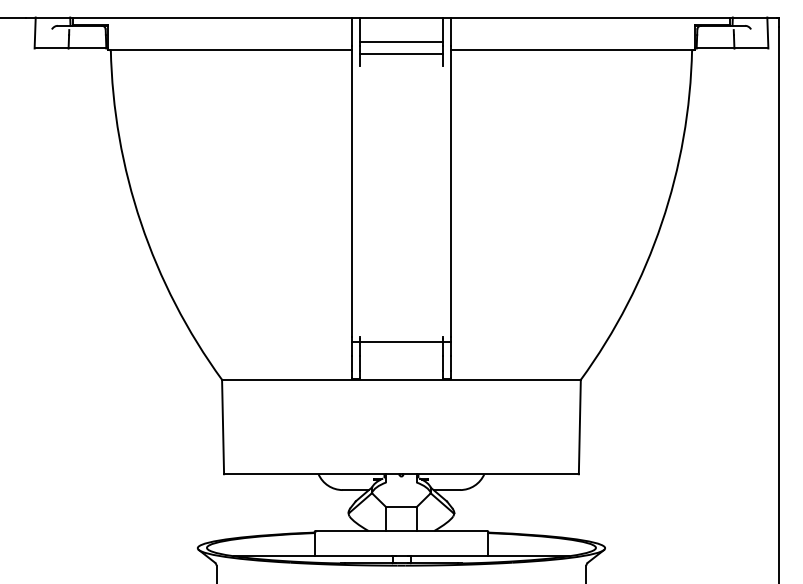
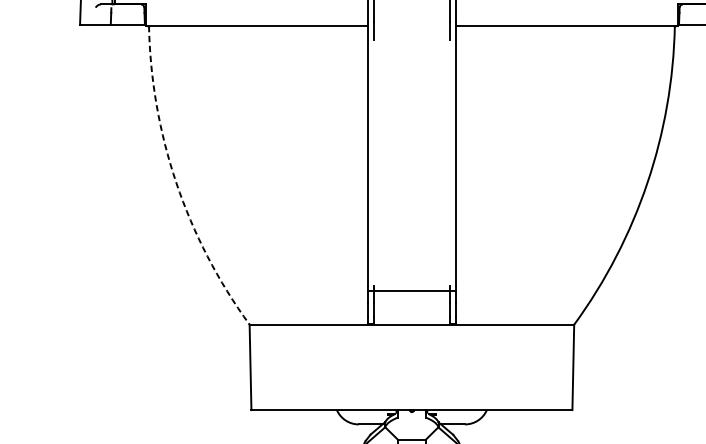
line: (400, 42) -> (411, 19), removed
line: (400, 54) -> (411, 30), removed
arc: (141, 223) -> (176, 183), solid -> dashed

